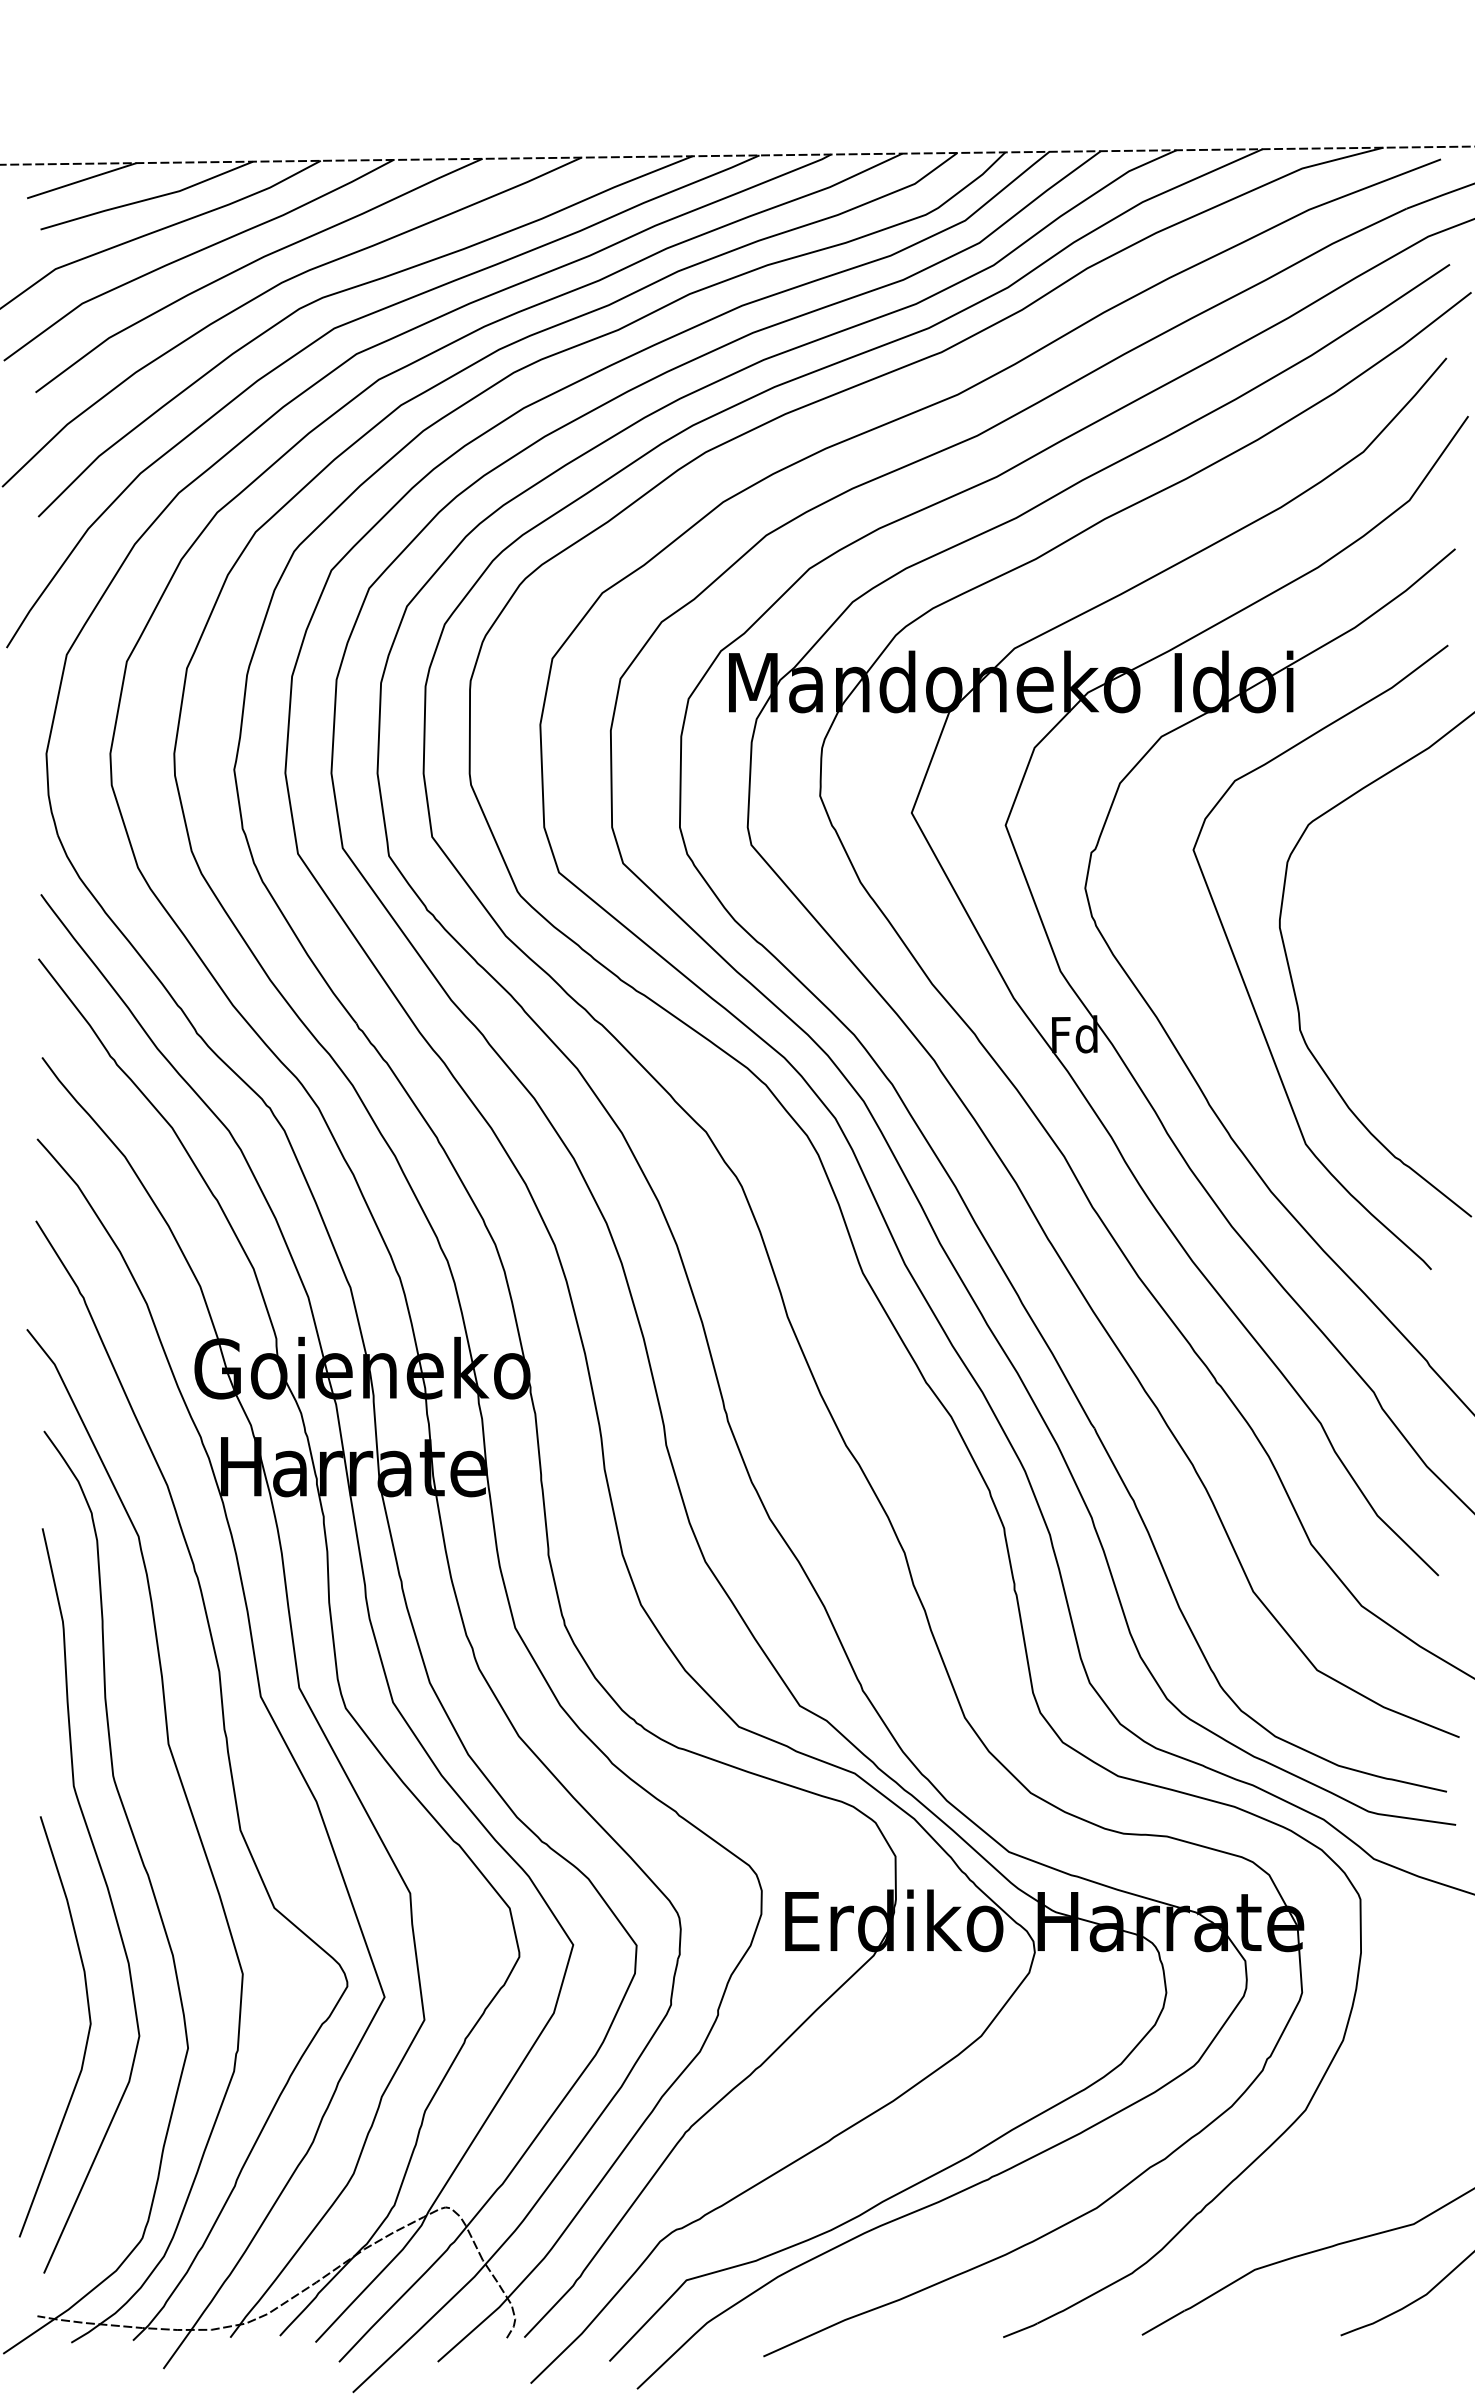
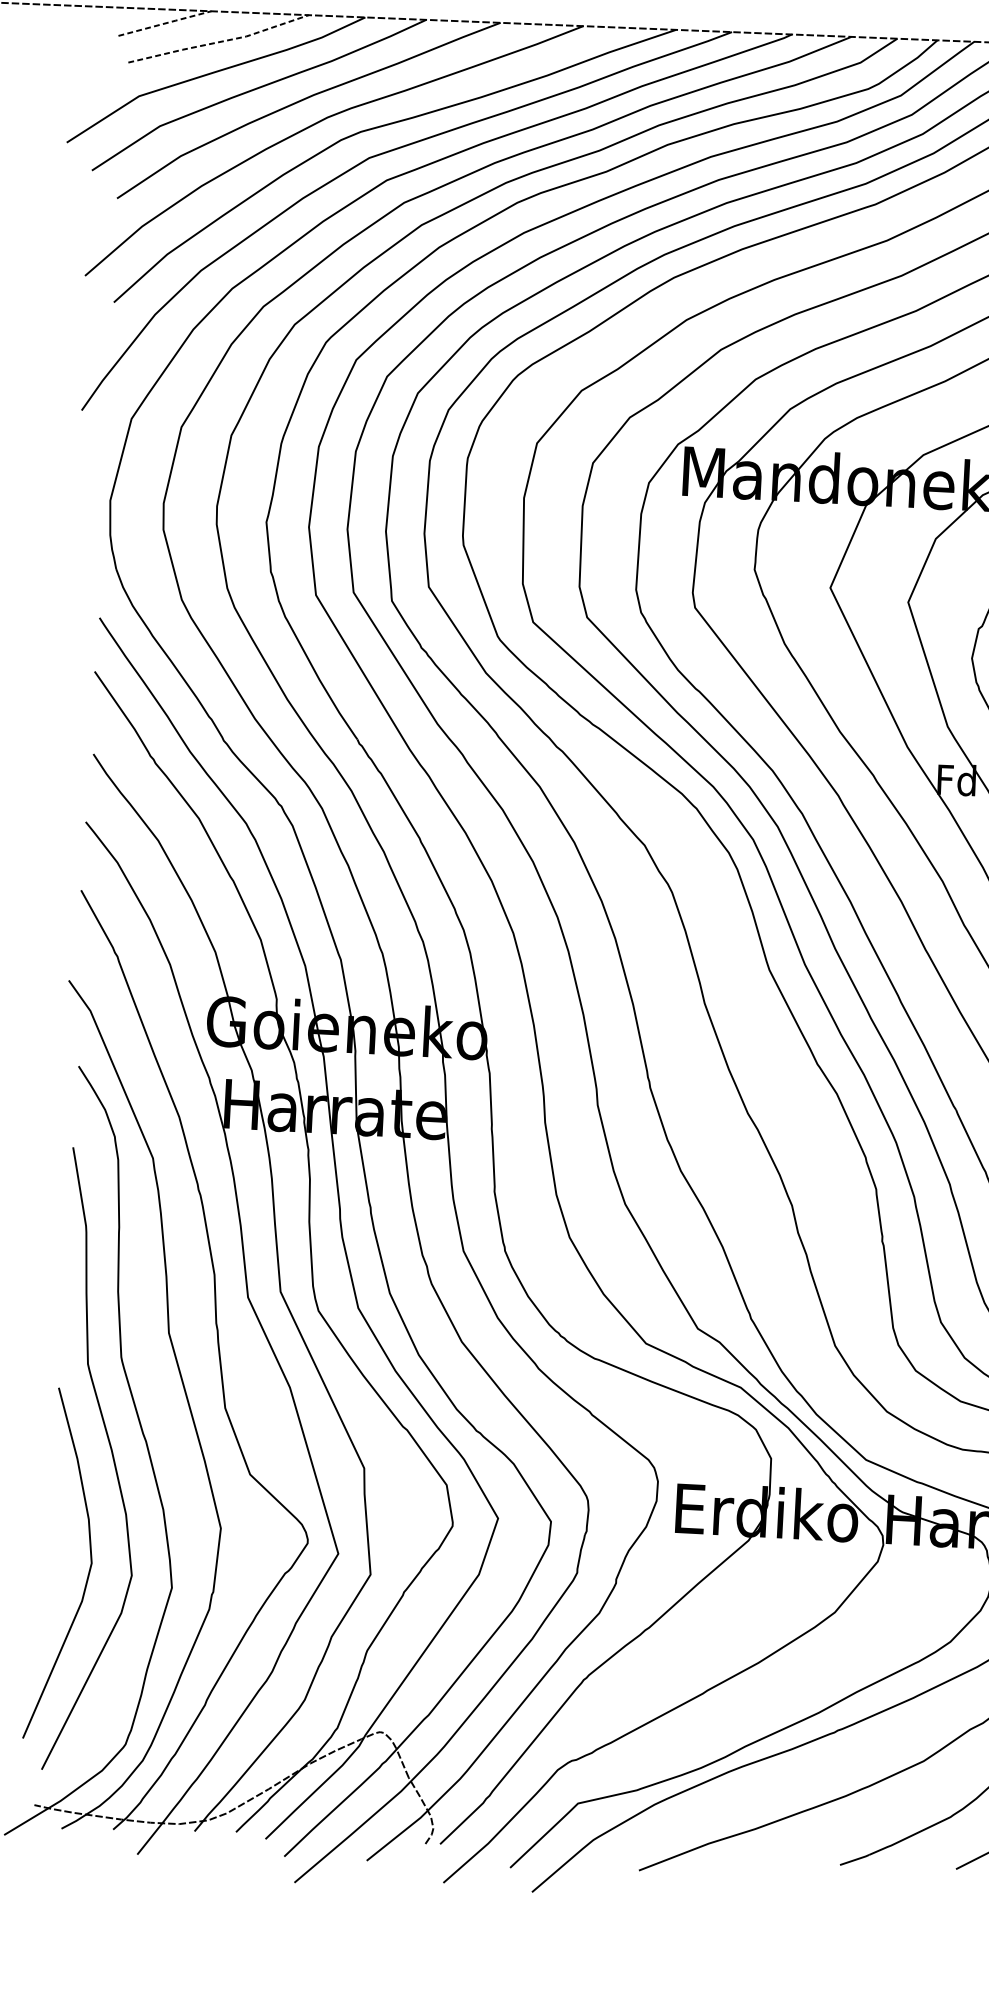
line: (82, 180) -> (165, 23), solid -> dashed
line: (148, 199) -> (219, 42), solid -> dashed

